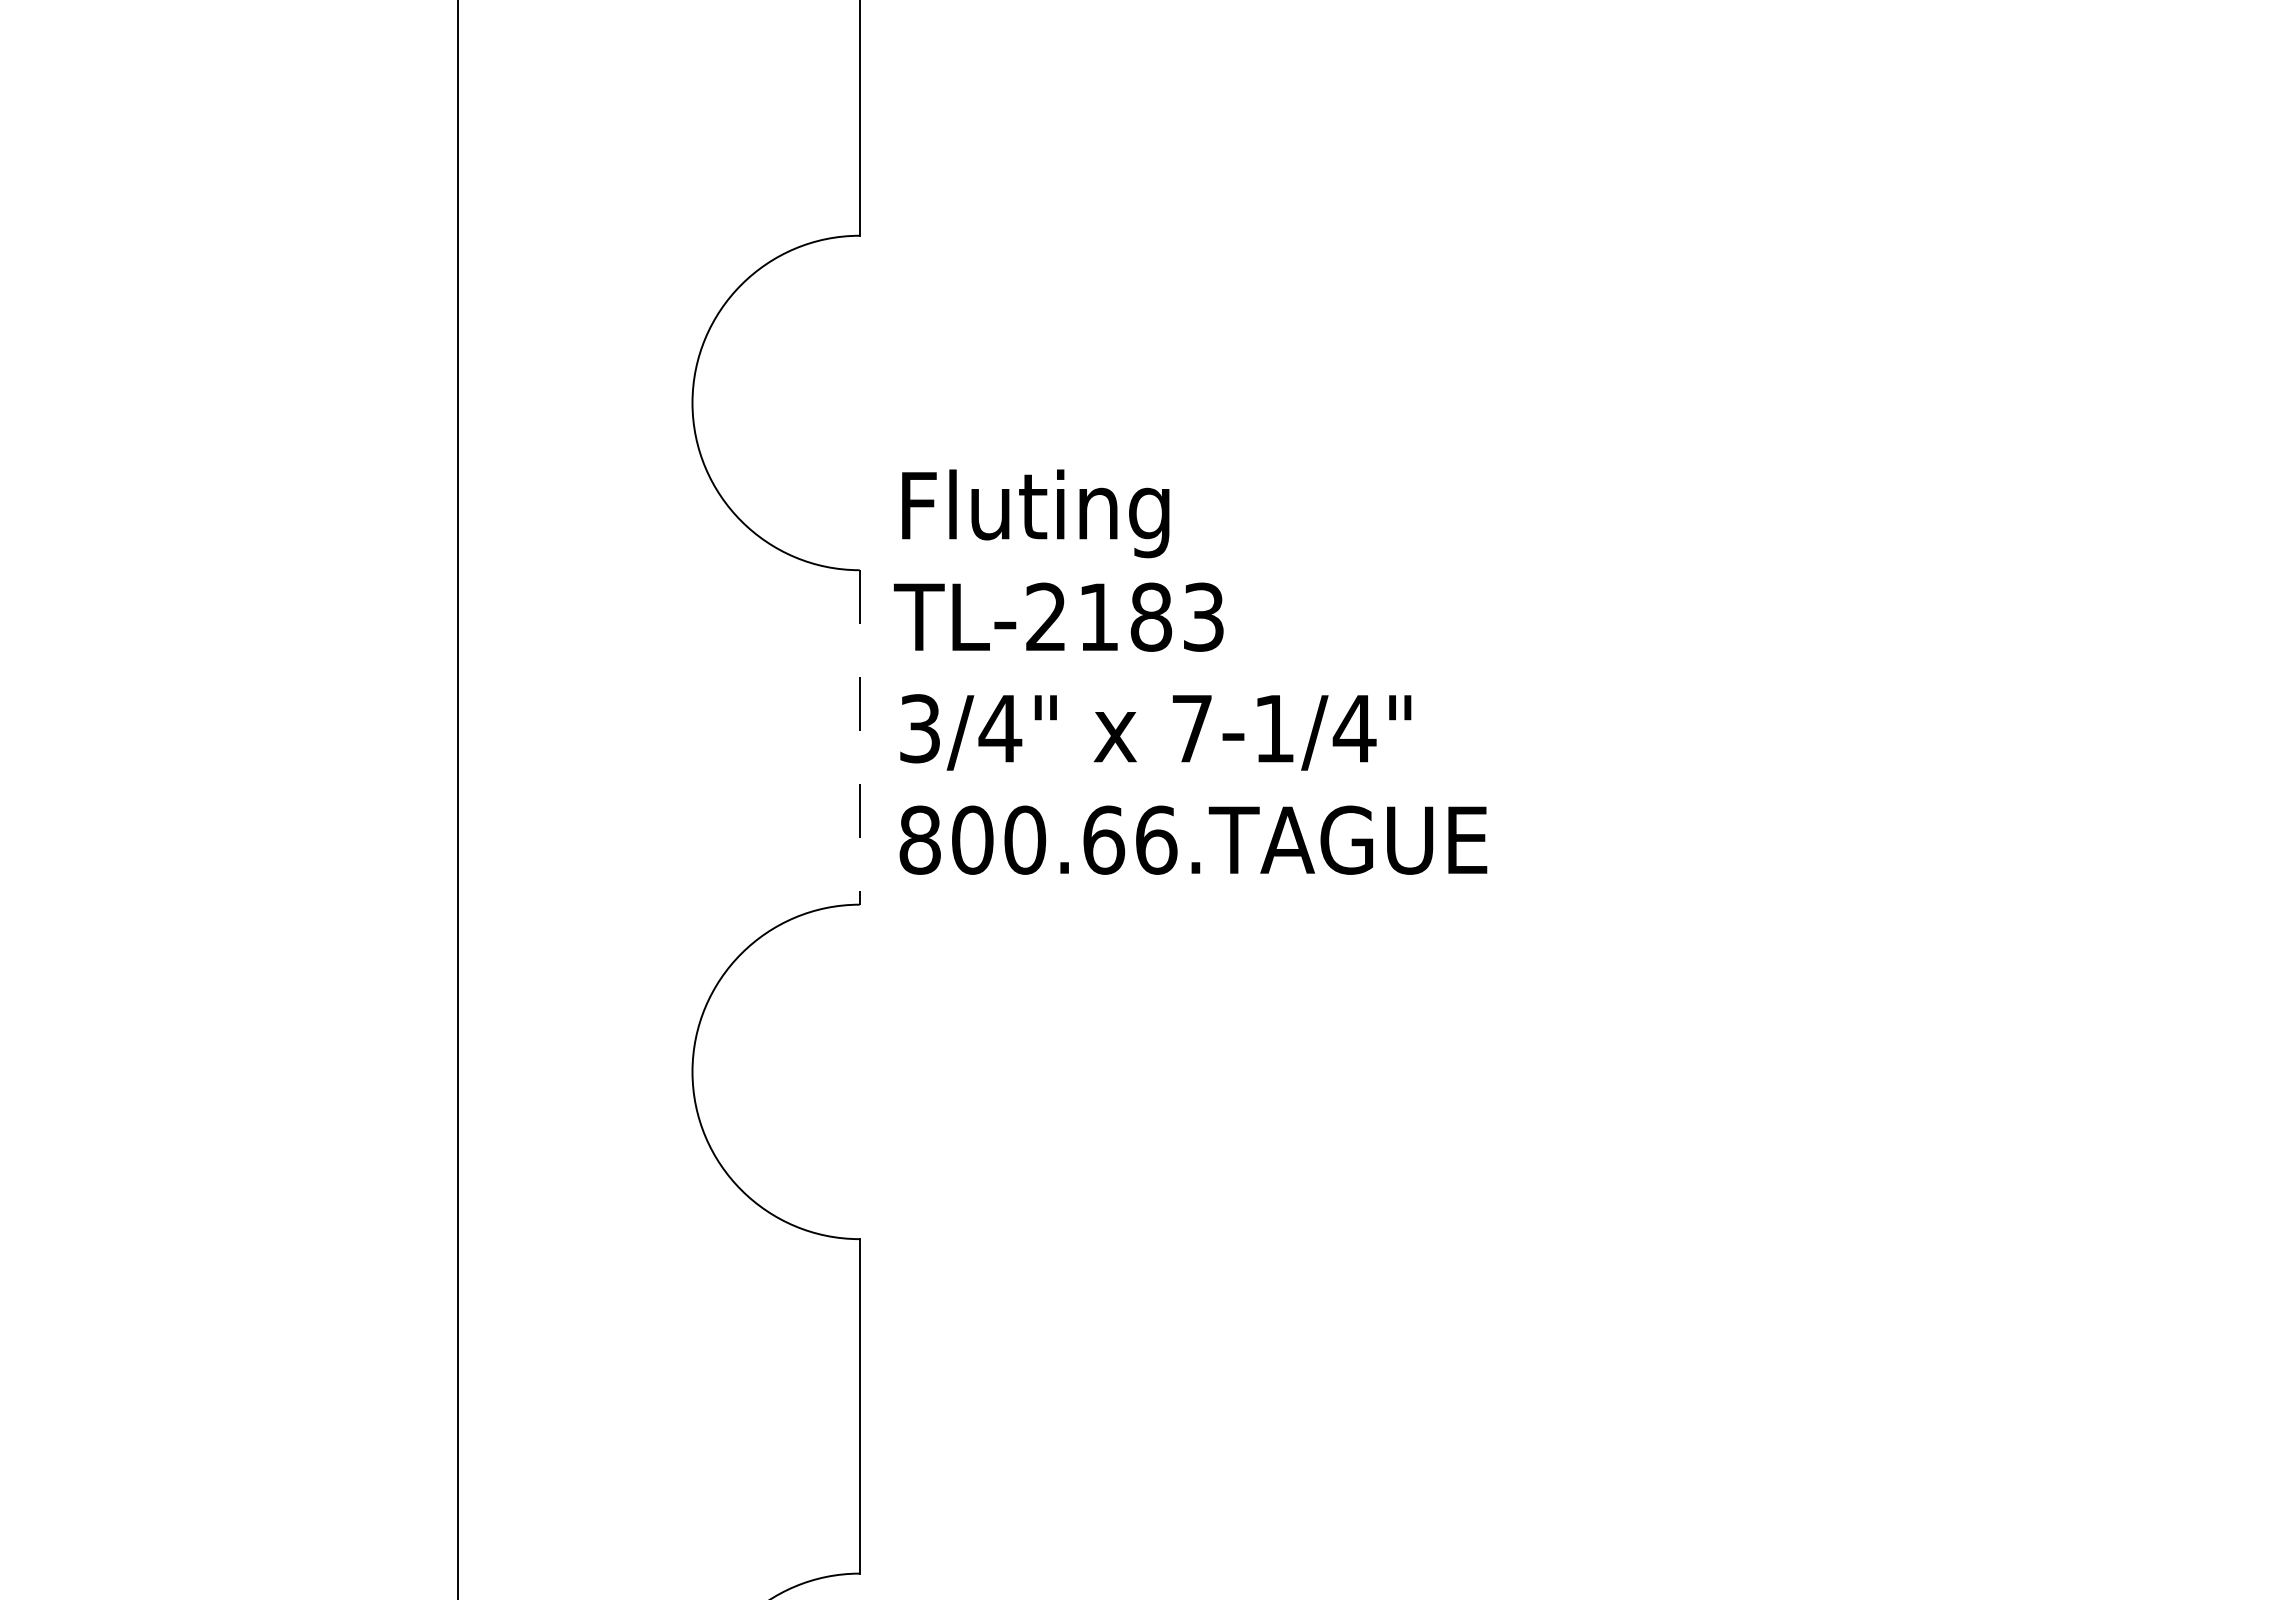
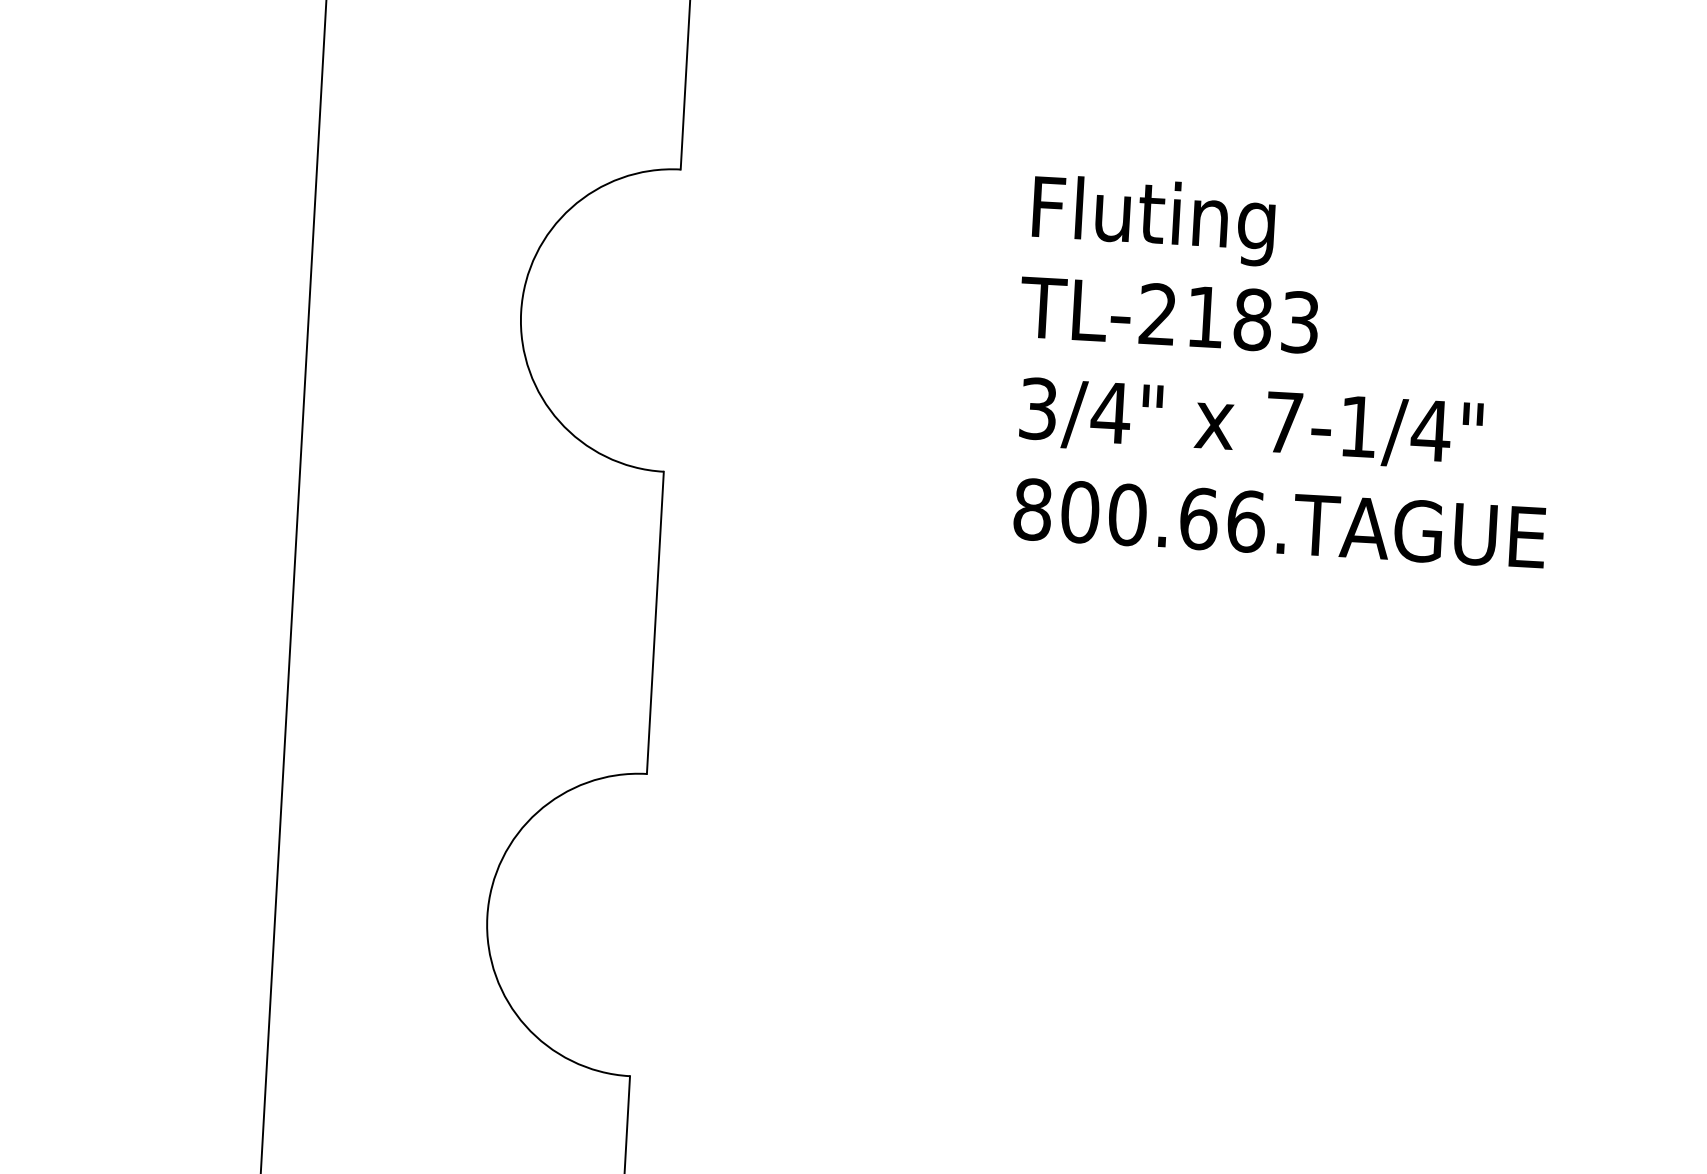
text: (1190, 671) -> (1285, 370), moved
line: (859, 737) -> (655, 622), dashed -> solid

